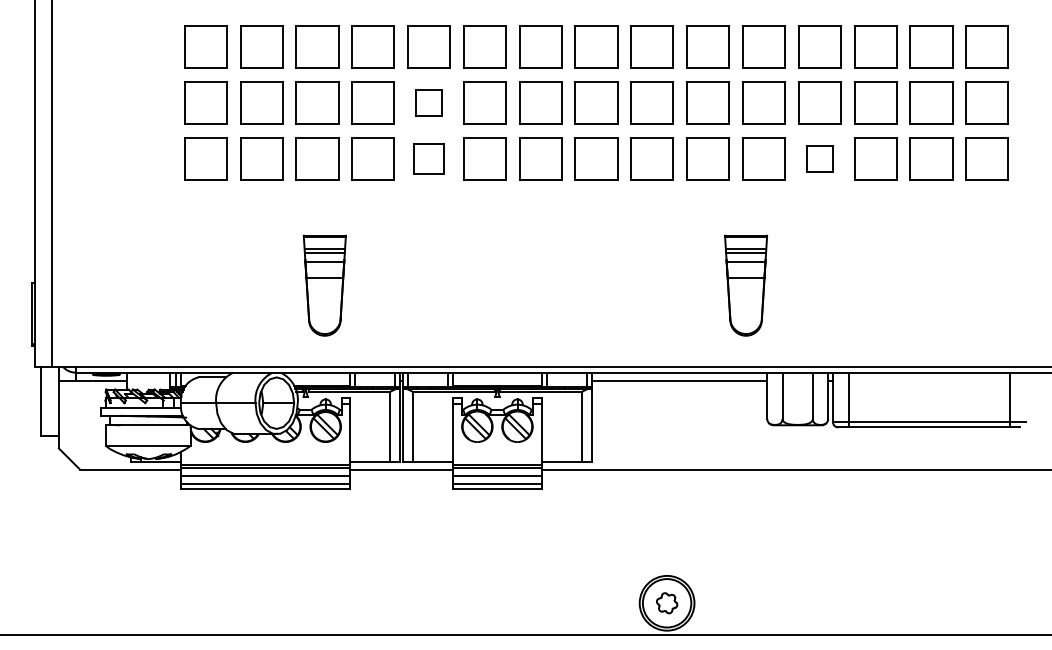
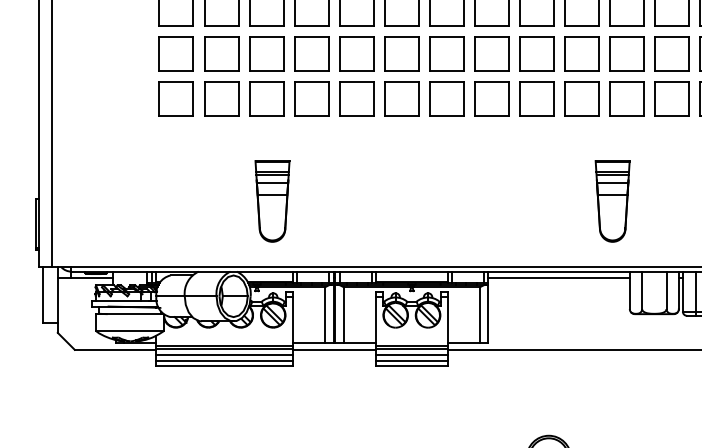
part: (428, 102) -> (356, 53), size x1.67
part: (428, 158) -> (356, 98), size x1.43
part: (819, 158) -> (671, 98), size x1.67

